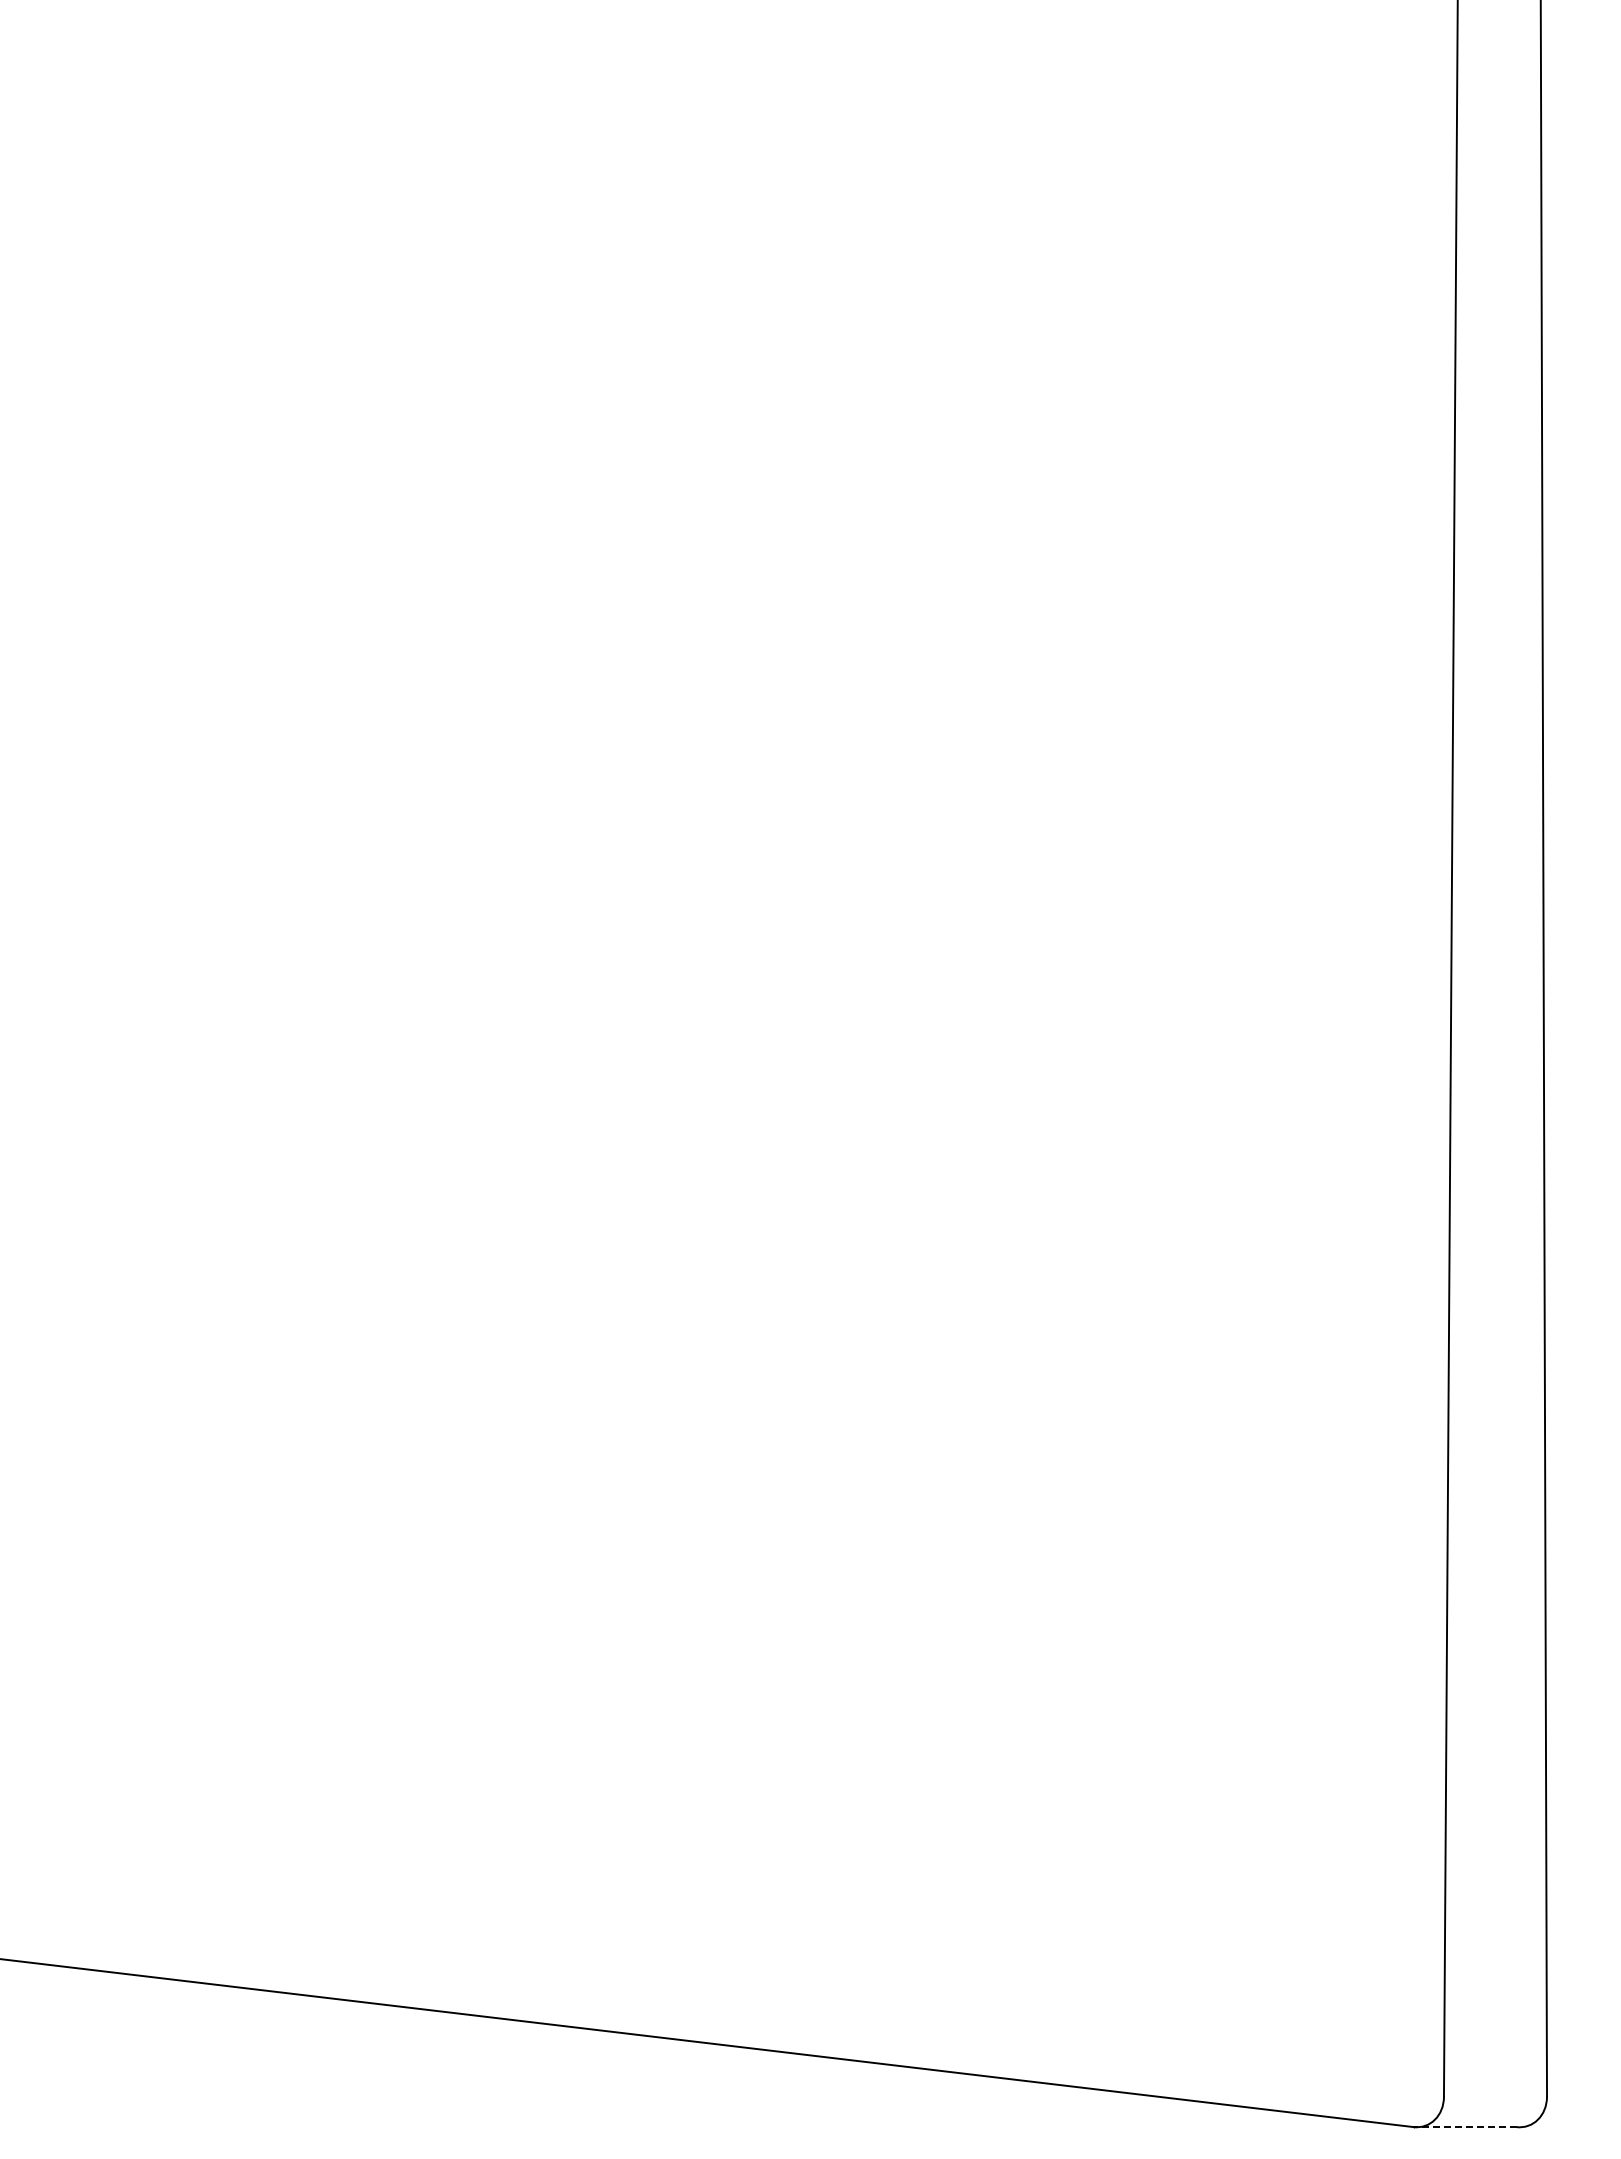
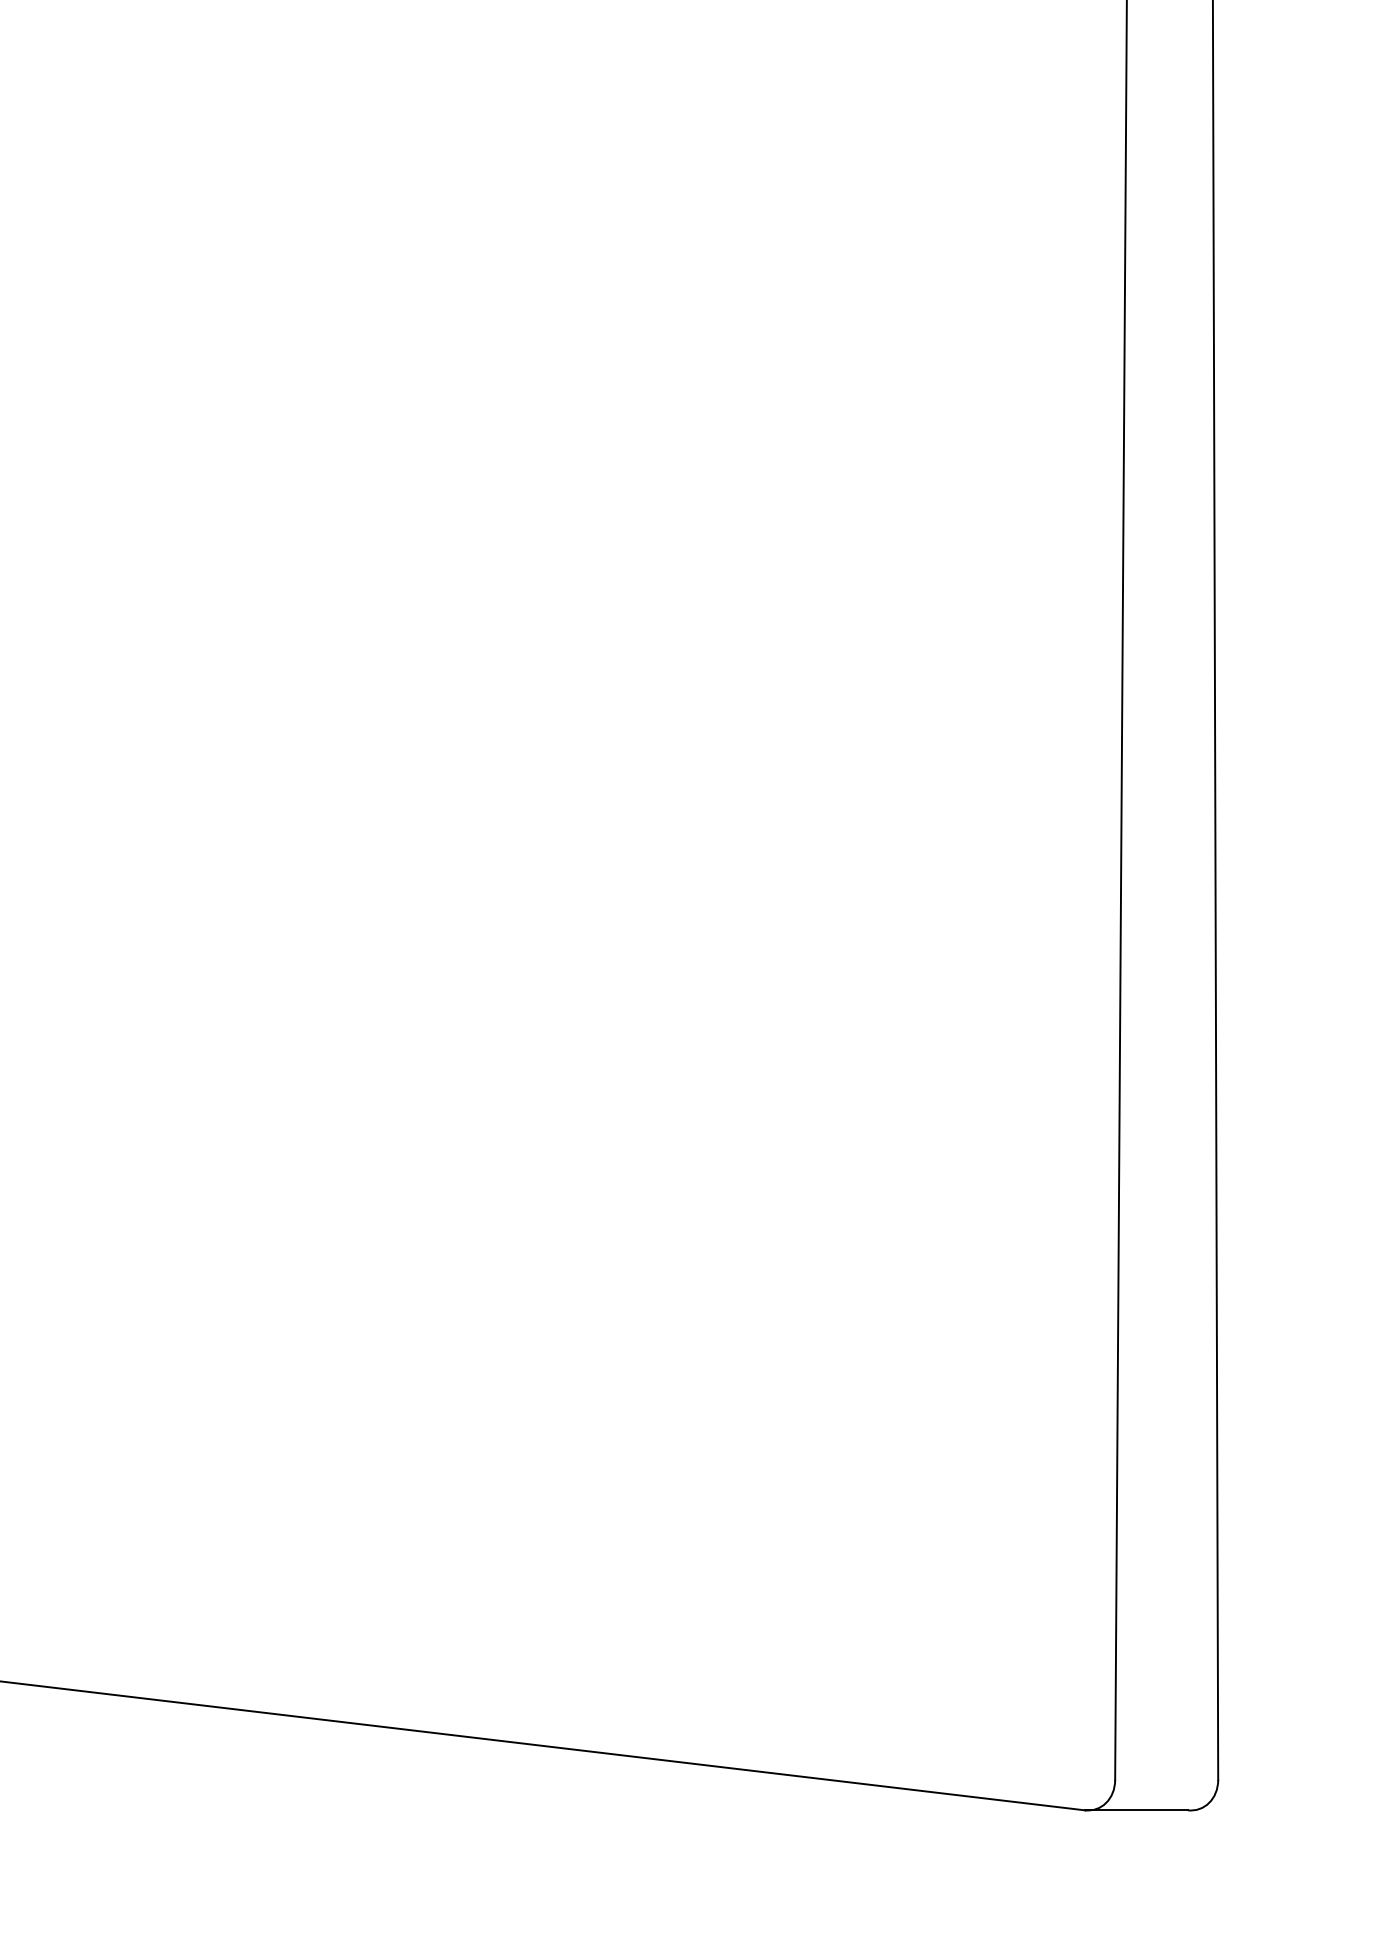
line: (1464, 2127) -> (1135, 1810), dashed -> solid

